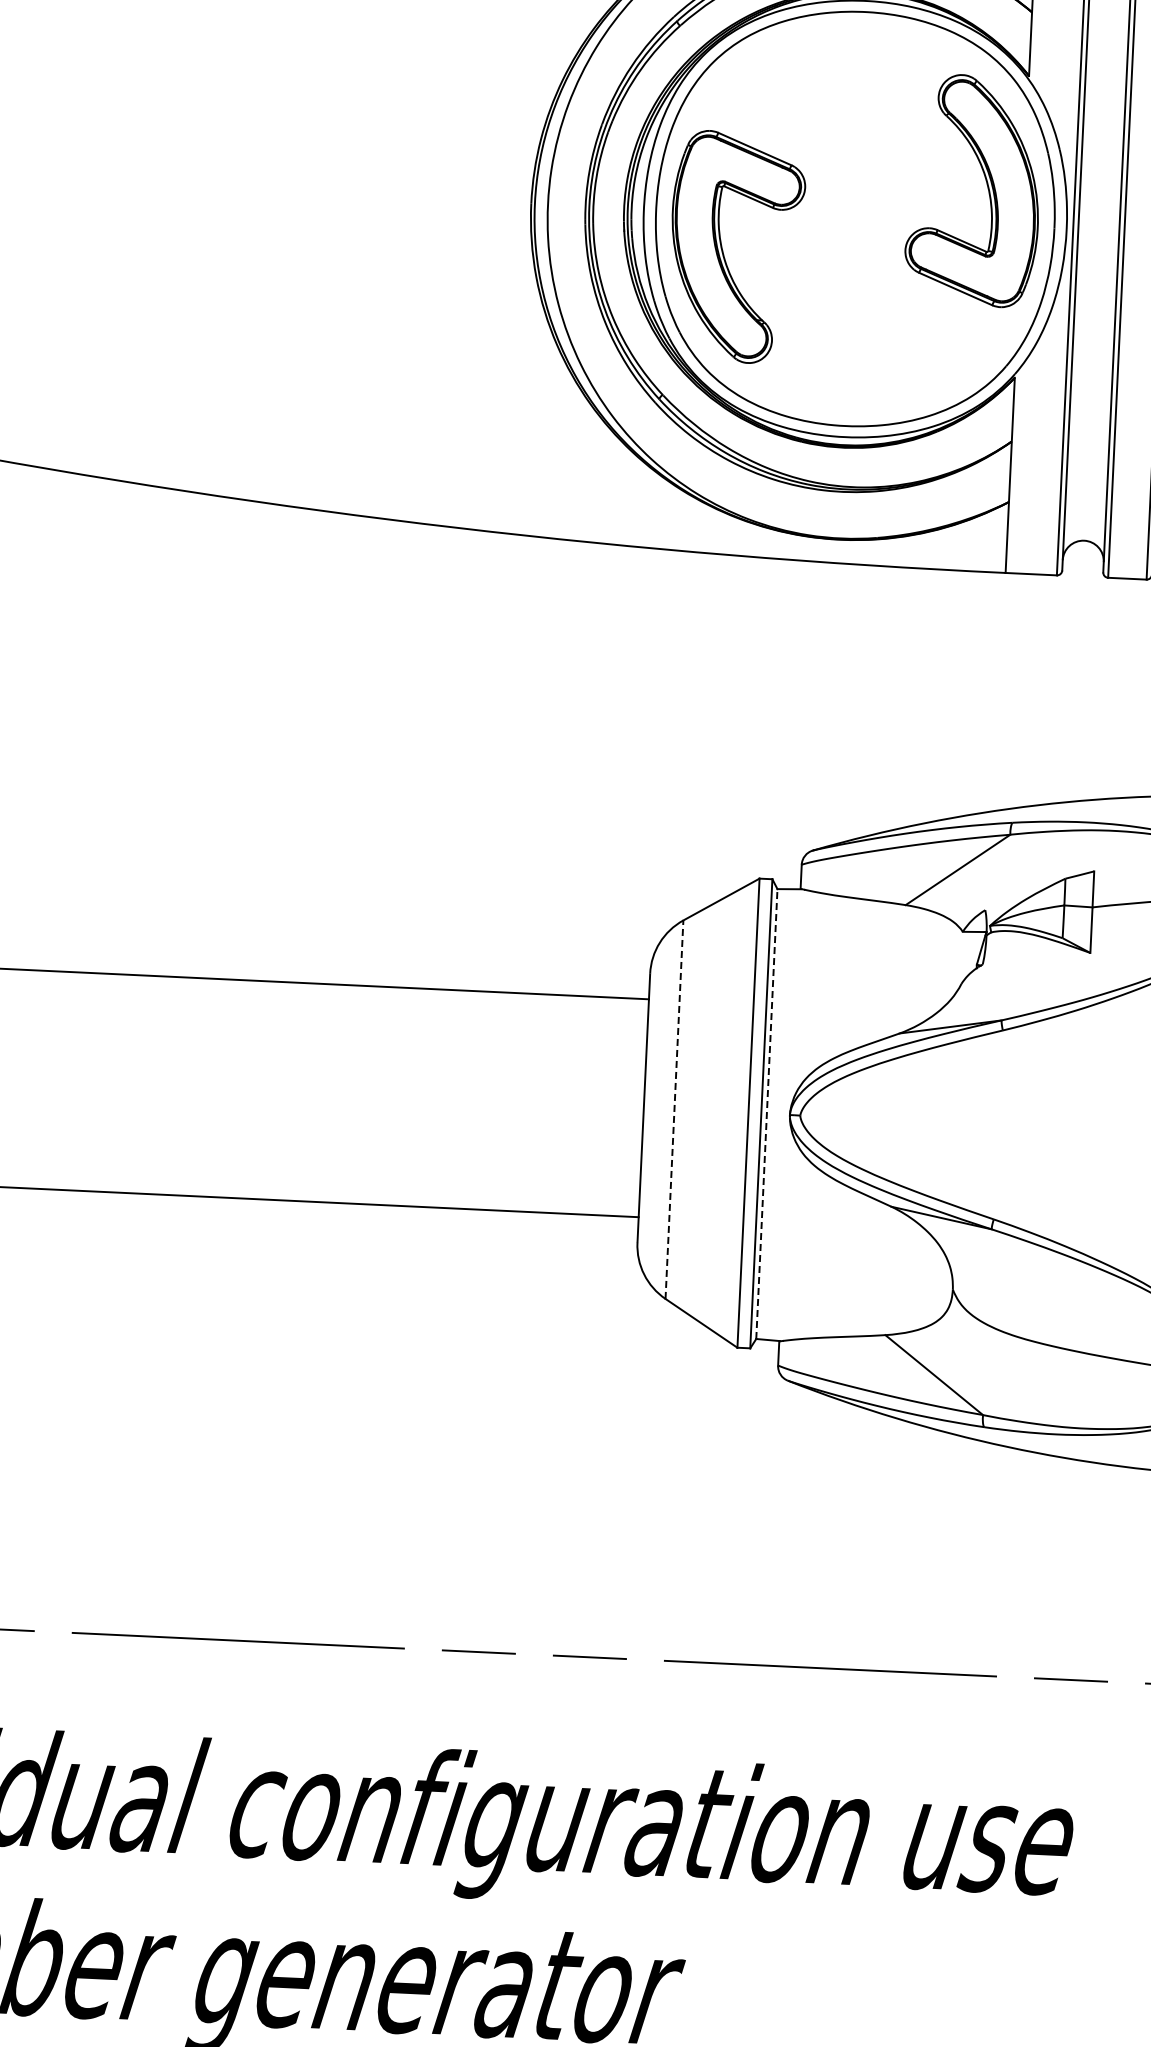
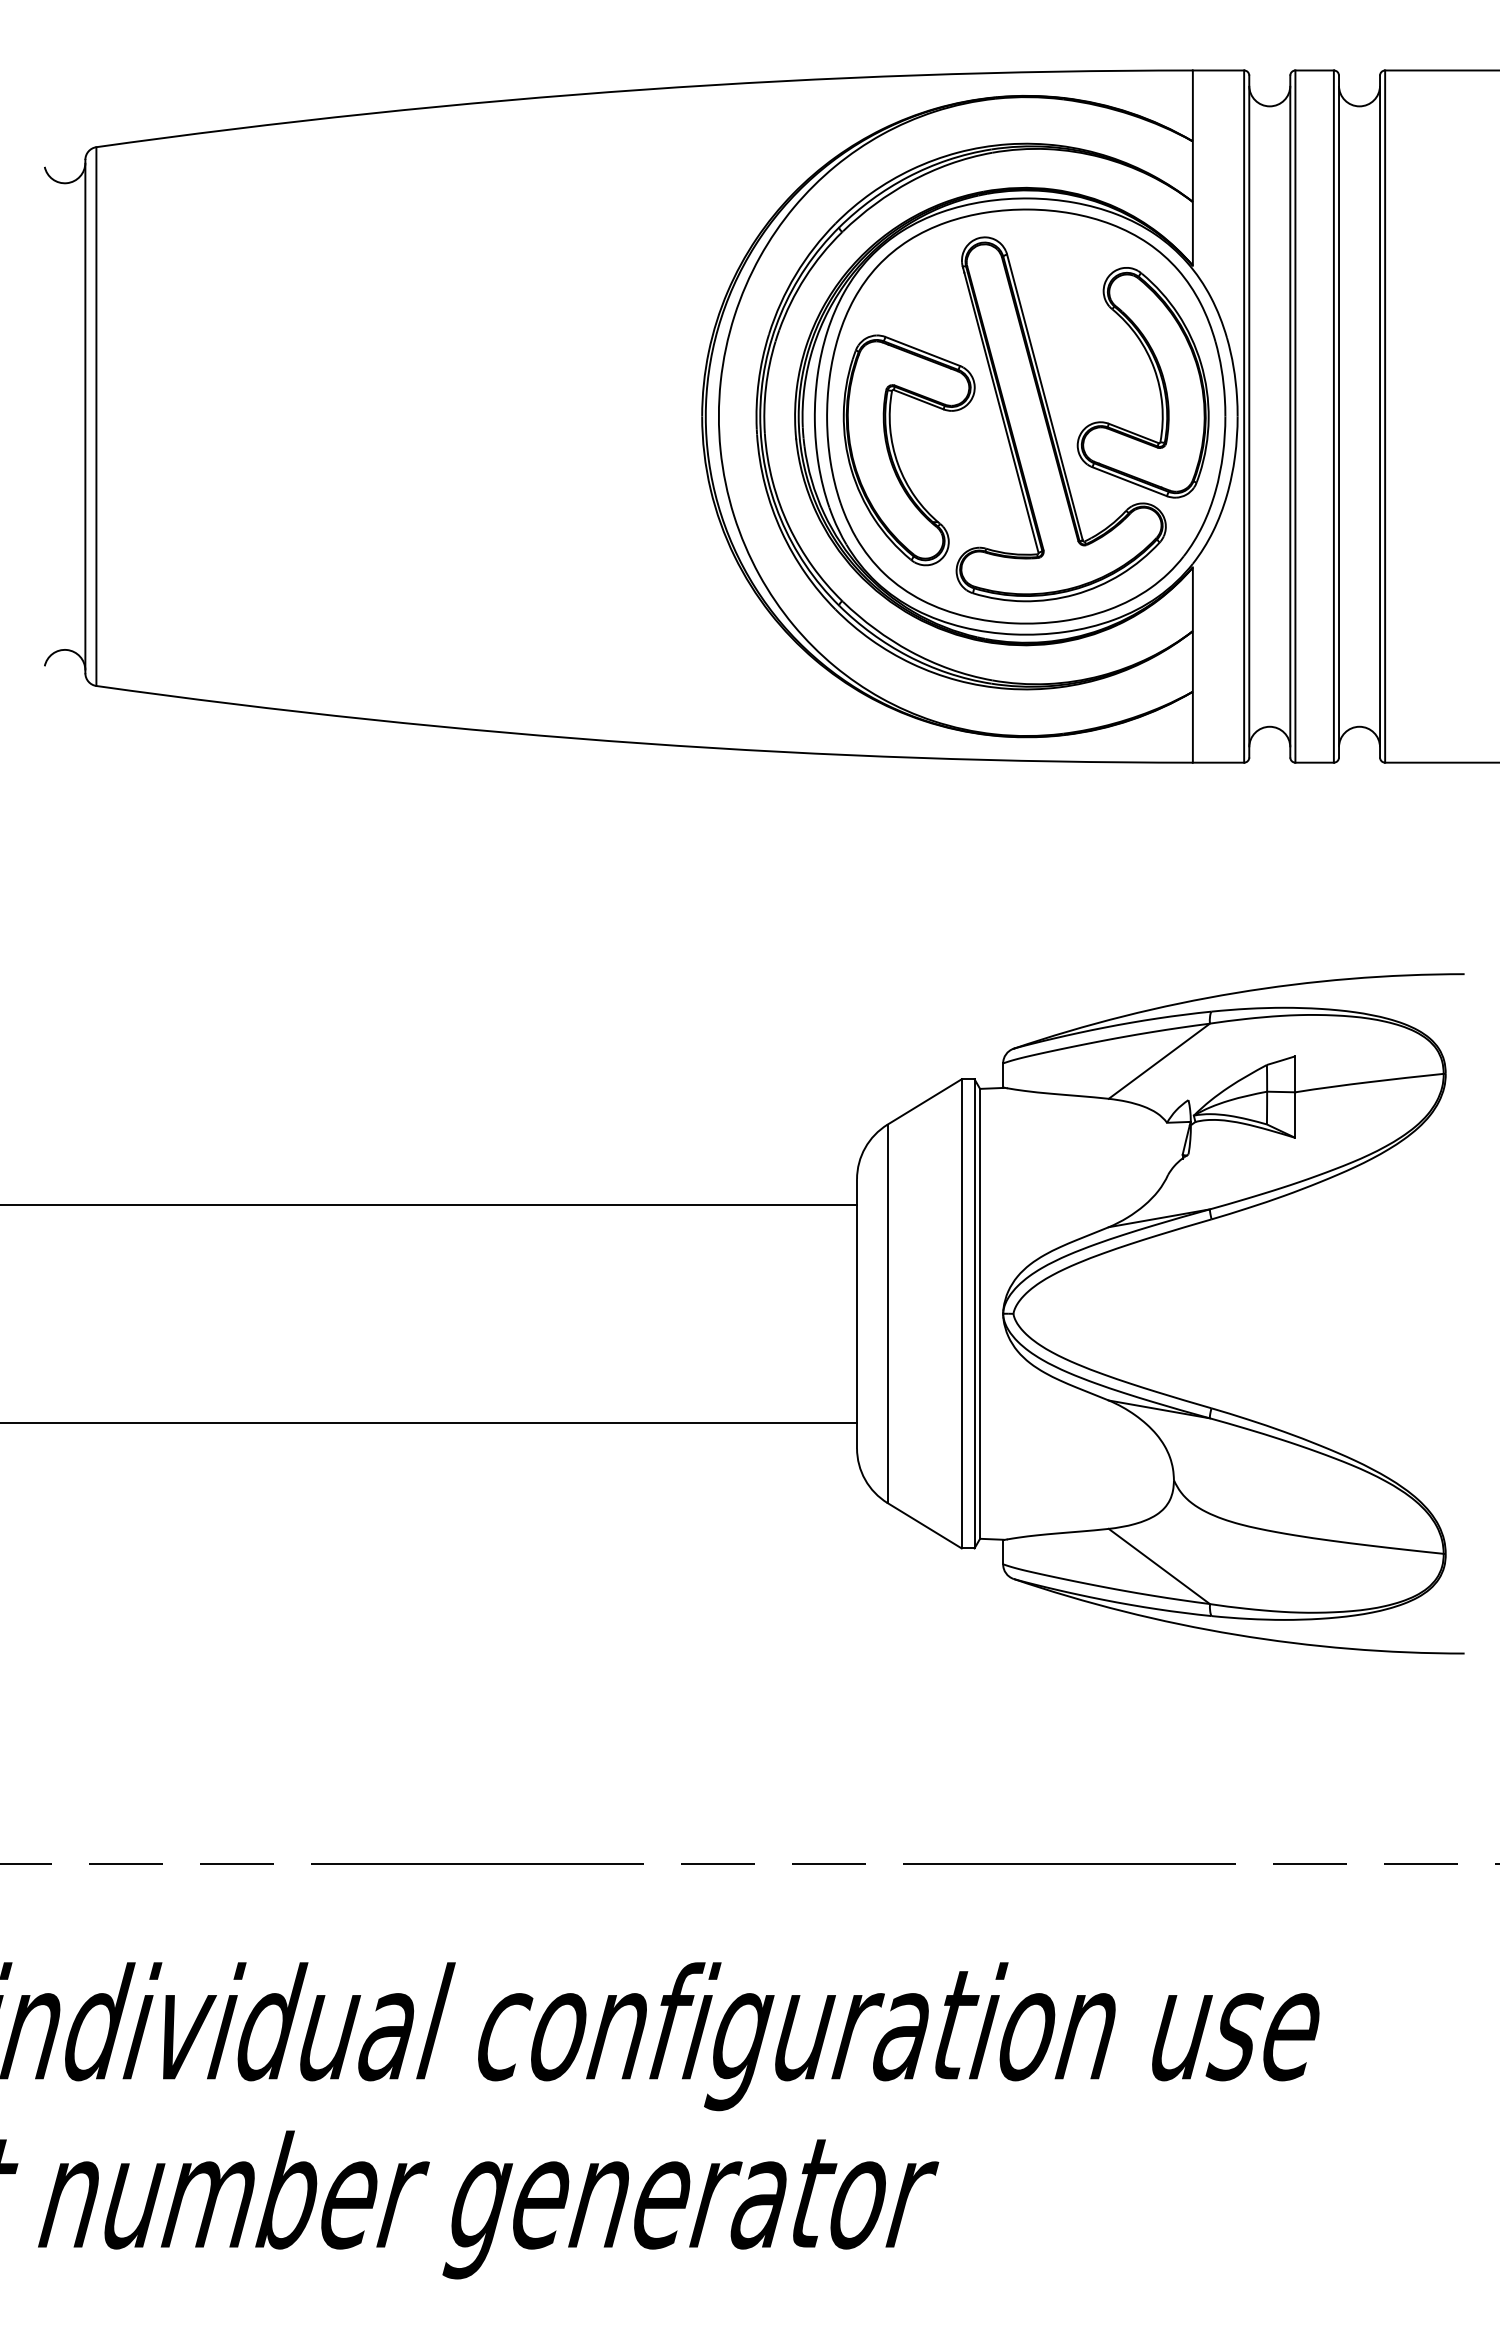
part: (881, 225) -> (1052, 421), added
line: (674, 1109) -> (887, 1313), dashed -> solid
line: (767, 1113) -> (980, 1313), dashed -> solid

